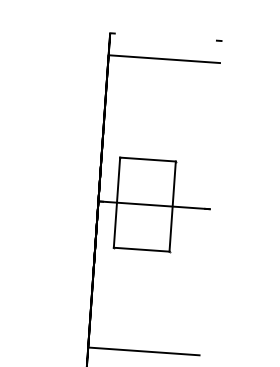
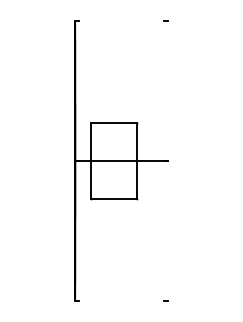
line: (164, 59) -> (121, 39), removed
line: (143, 351) -> (121, 282), removed

